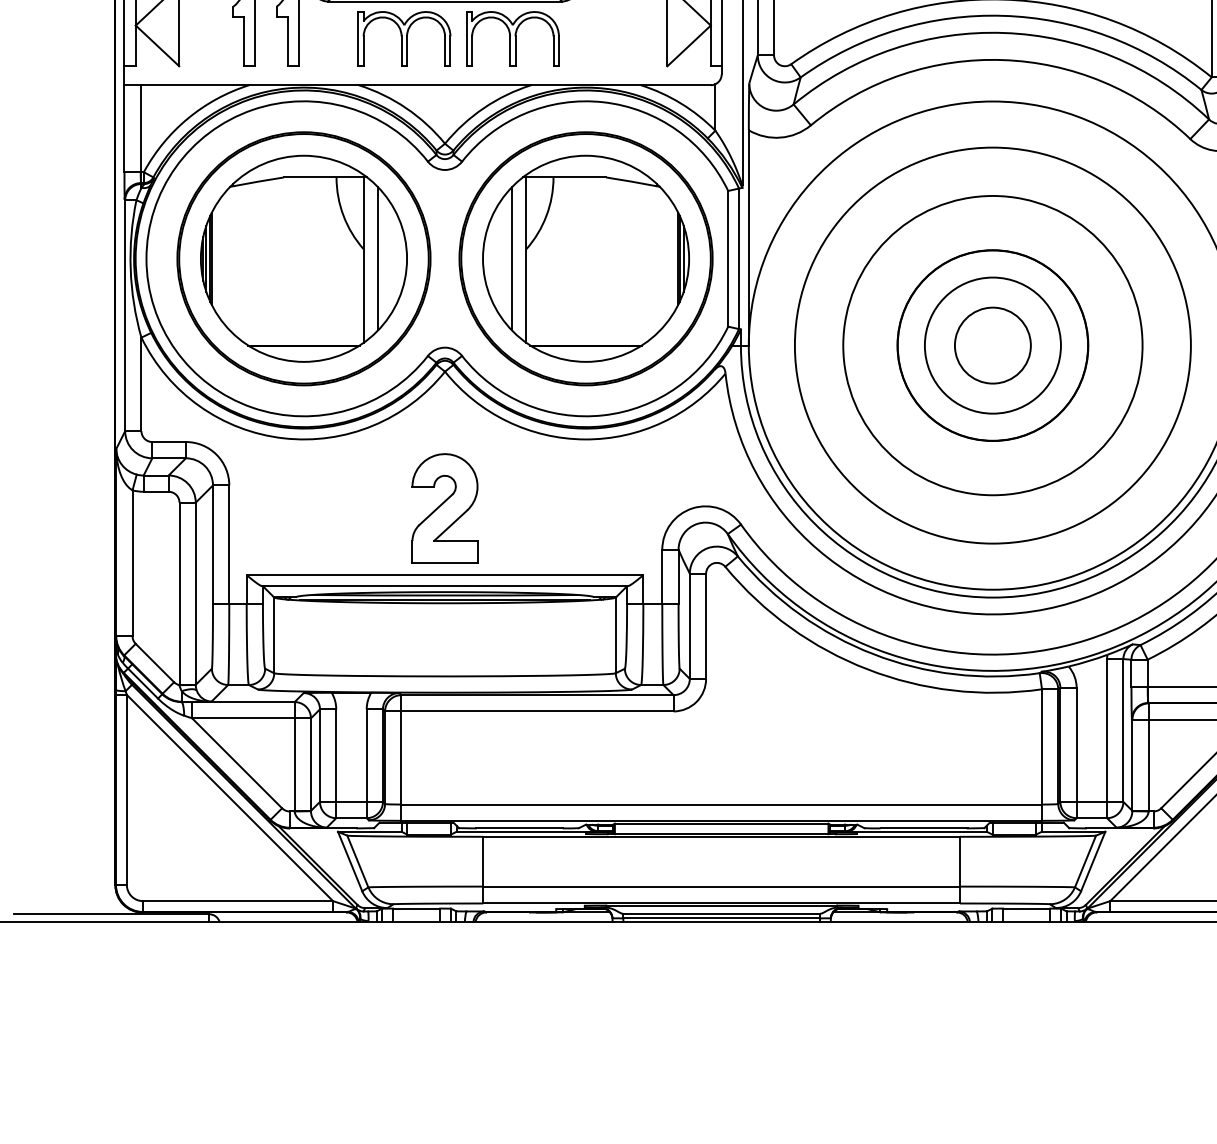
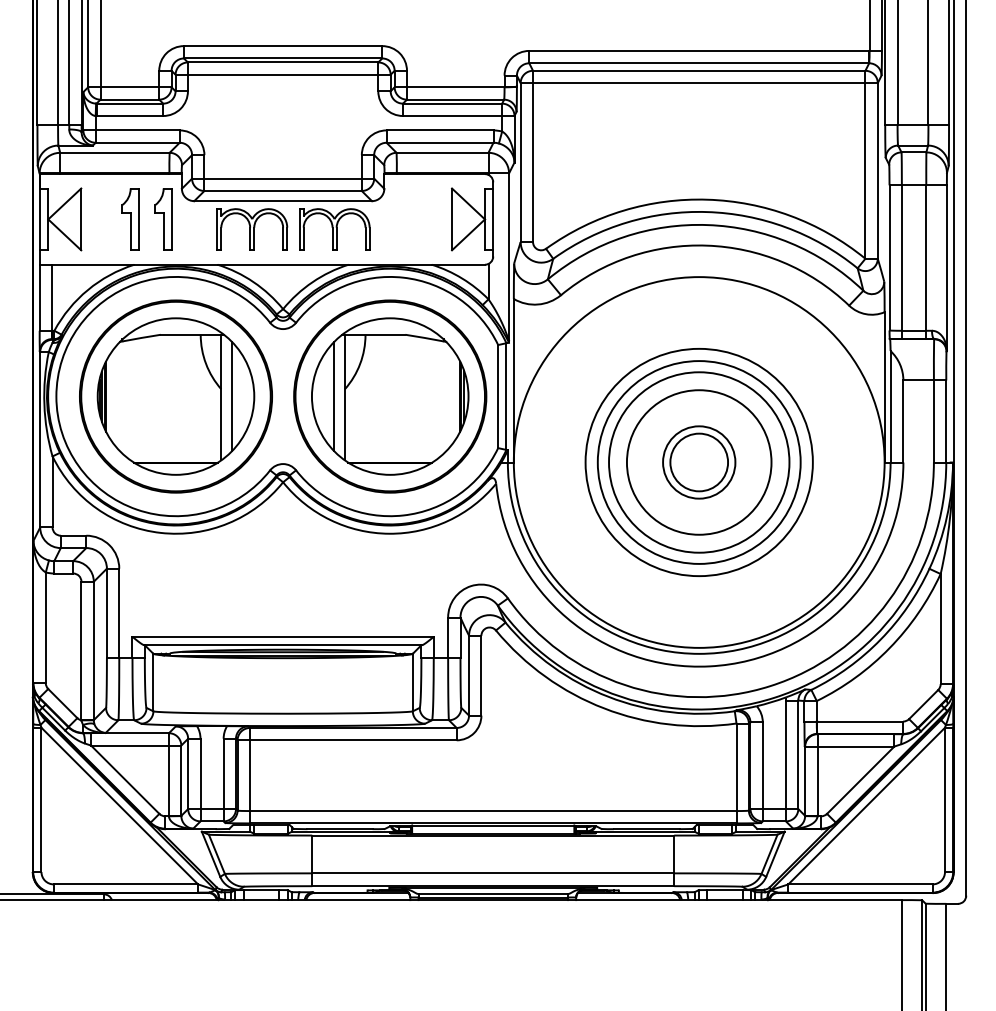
circle: (991, 345) -> (698, 462), size x0.6
circle: (991, 345) -> (698, 462), size x0.7
circle: (991, 345) -> (698, 462), size x1.4
part: (444, 507) -> (282, 585), removed

